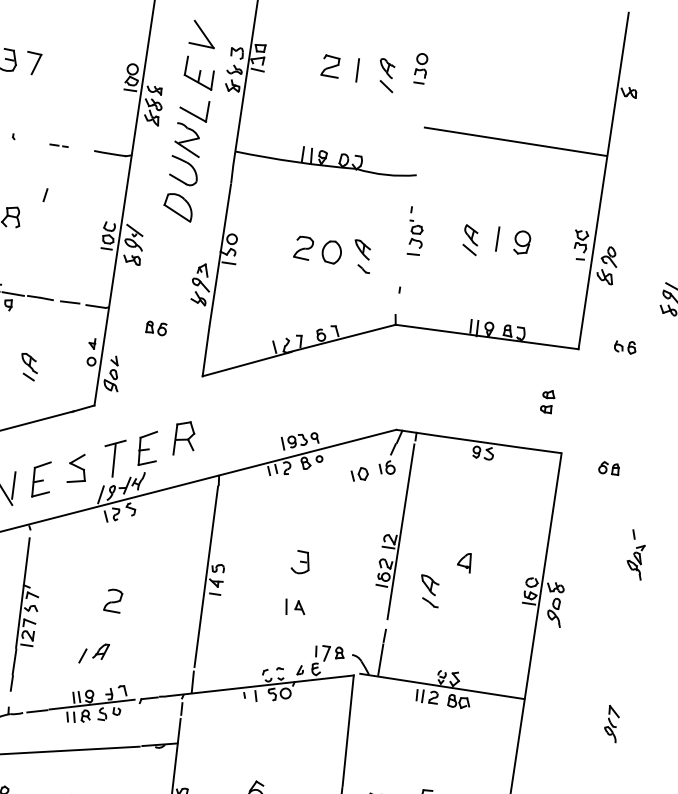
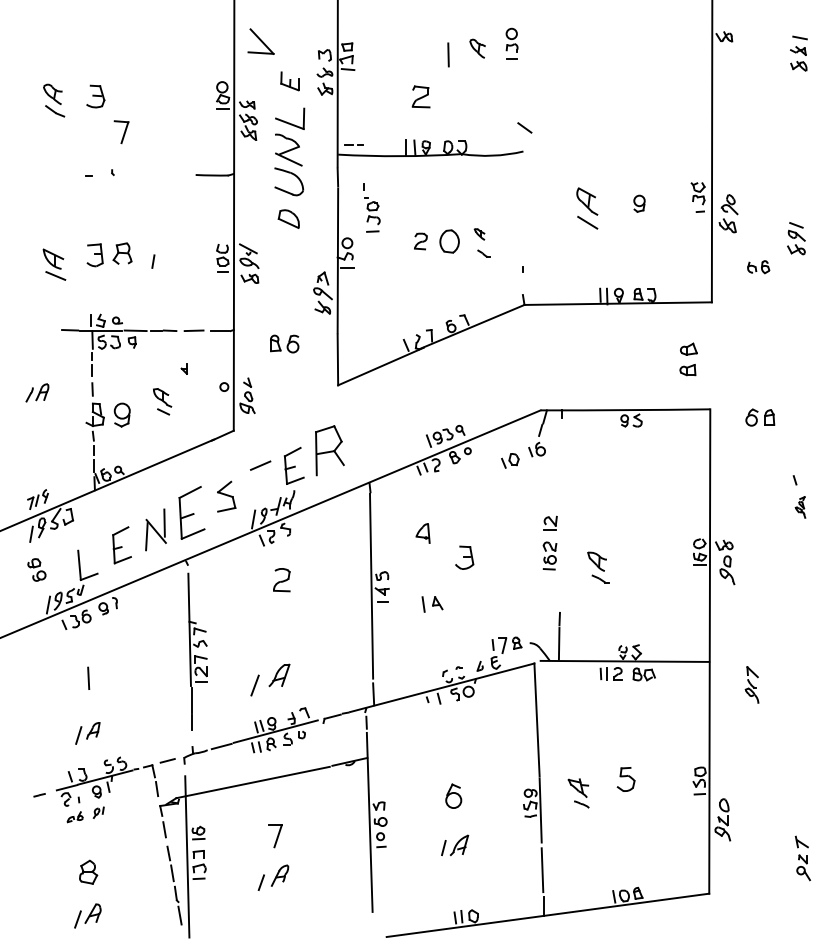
part: (202, 34) -> (260, 41), moved
part: (33, 63) -> (121, 132), moved
part: (330, 65) -> (420, 96), moved
part: (198, 73) -> (289, 81), size x0.6
line: (386, 86) -> (524, 127), moved
line: (515, 141) -> (617, 103), removed
line: (58, 145) -> (353, 144), moved
line: (45, 195) -> (153, 261), moved
part: (178, 206) -> (288, 218), size x0.7
part: (415, 230) -> (371, 207), moved
line: (497, 238) -> (614, 203), removed
part: (470, 239) -> (587, 208), size x1.4
part: (522, 242) -> (639, 203), size x0.7
part: (303, 248) -> (420, 241), size x0.7
part: (362, 249) -> (479, 234), size x0.6
part: (156, 328) -> (284, 344), size x1.4
part: (91, 343) -> (183, 368), moved
part: (625, 347) -> (758, 267), moved
part: (547, 401) -> (688, 359), size x1.4
part: (184, 438) -> (329, 450), size x1.4
line: (113, 460) -> (261, 483), removed
part: (609, 468) -> (760, 417), size x1.4
part: (41, 479) -> (191, 512), size x1.4
line: (401, 531) -> (560, 511), removed
part: (635, 561) -> (800, 507), size x0.6
part: (464, 562) -> (422, 533), moved
part: (113, 601) -> (281, 580), moved
part: (295, 608) -> (432, 604), moved
part: (93, 653) -> (269, 680), size x1.4
part: (611, 723) -> (751, 684), moved

